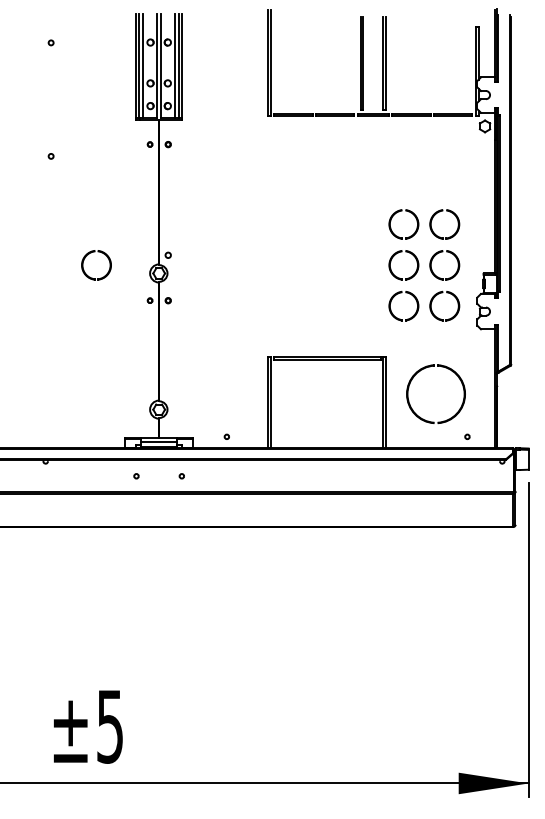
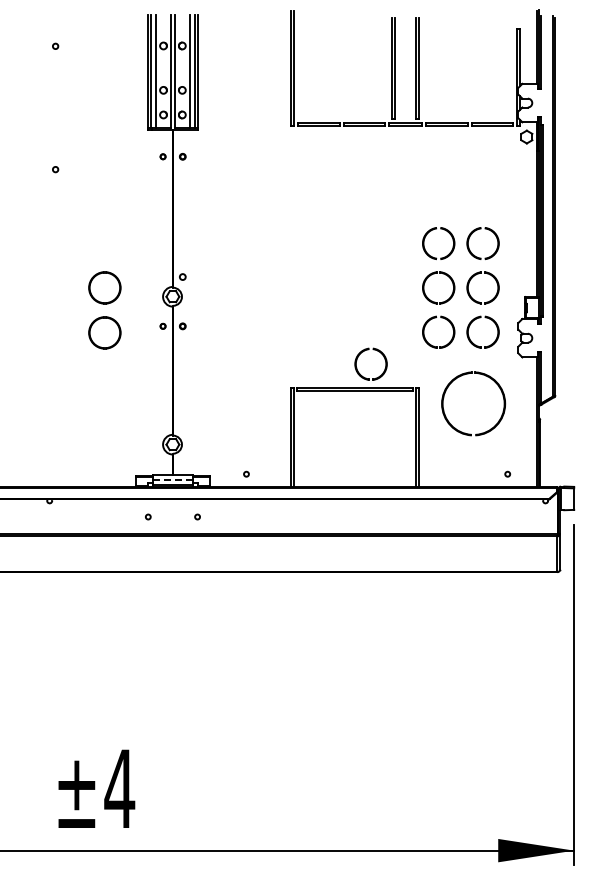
part: (96, 306) -> (104, 332), added
part: (334, 324) -> (363, 352), added
part: (427, 368) -> (464, 375), moved
line: (158, 441) -> (172, 479), solid -> dashed
text: (109, 727) -> (119, 789), ±5 -> ±4

